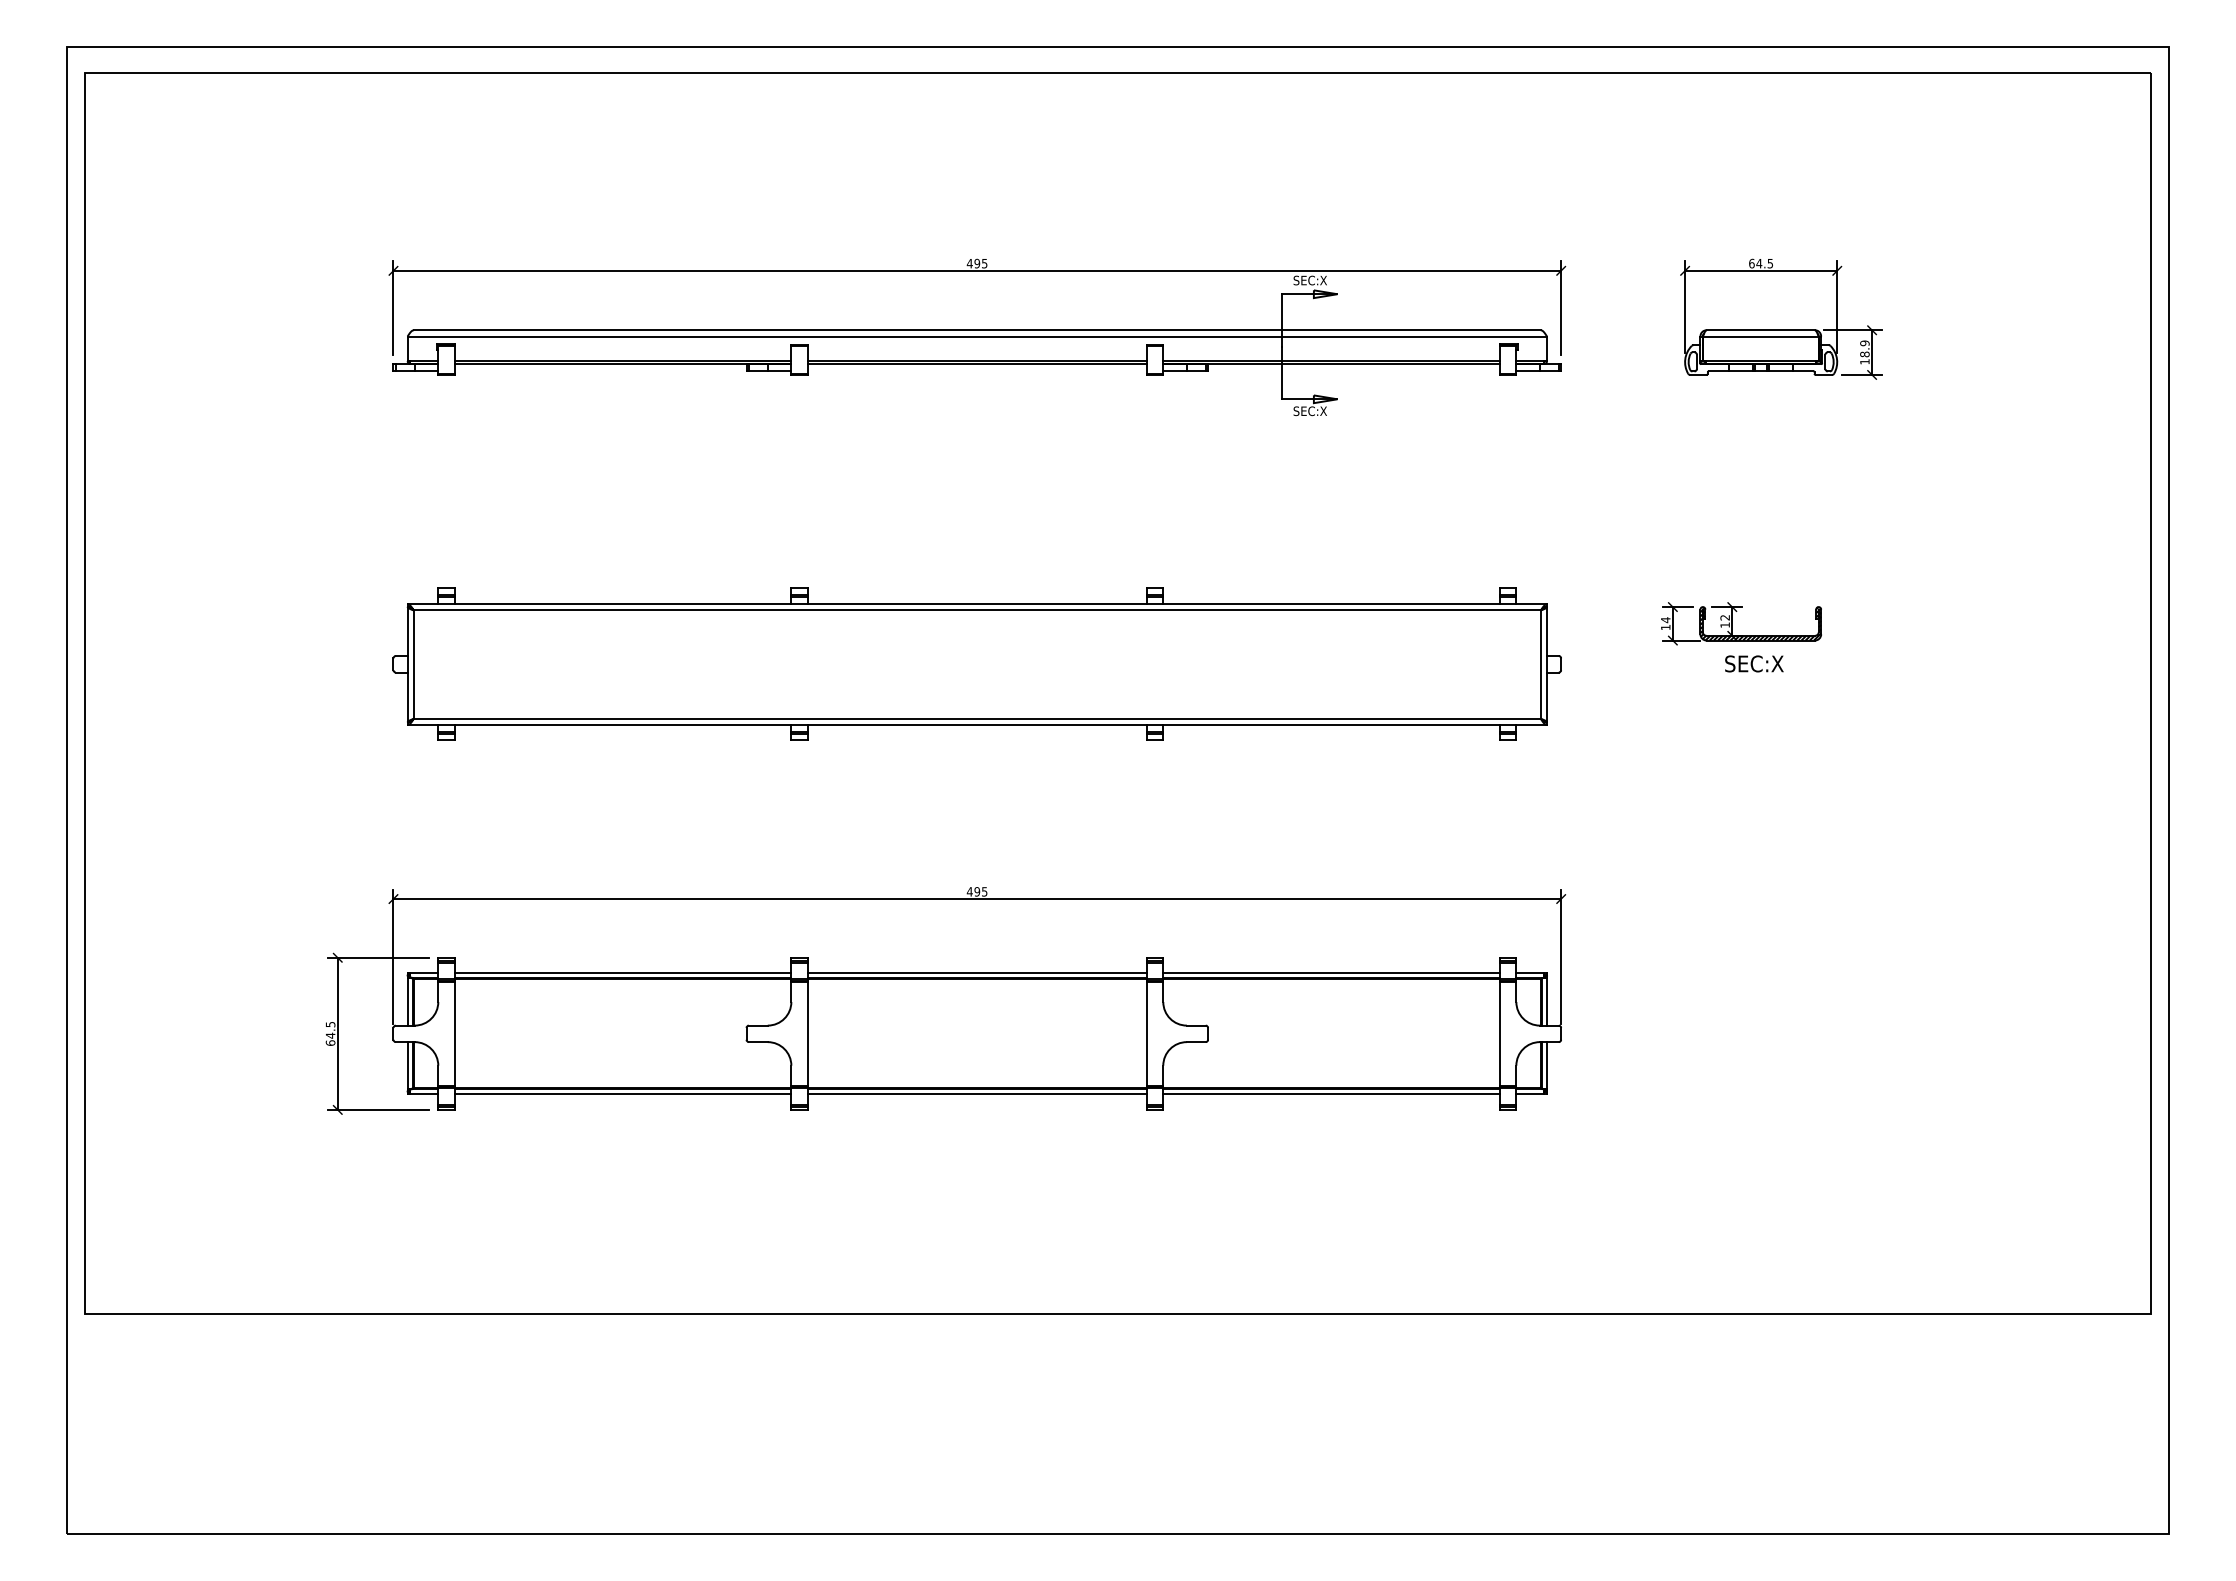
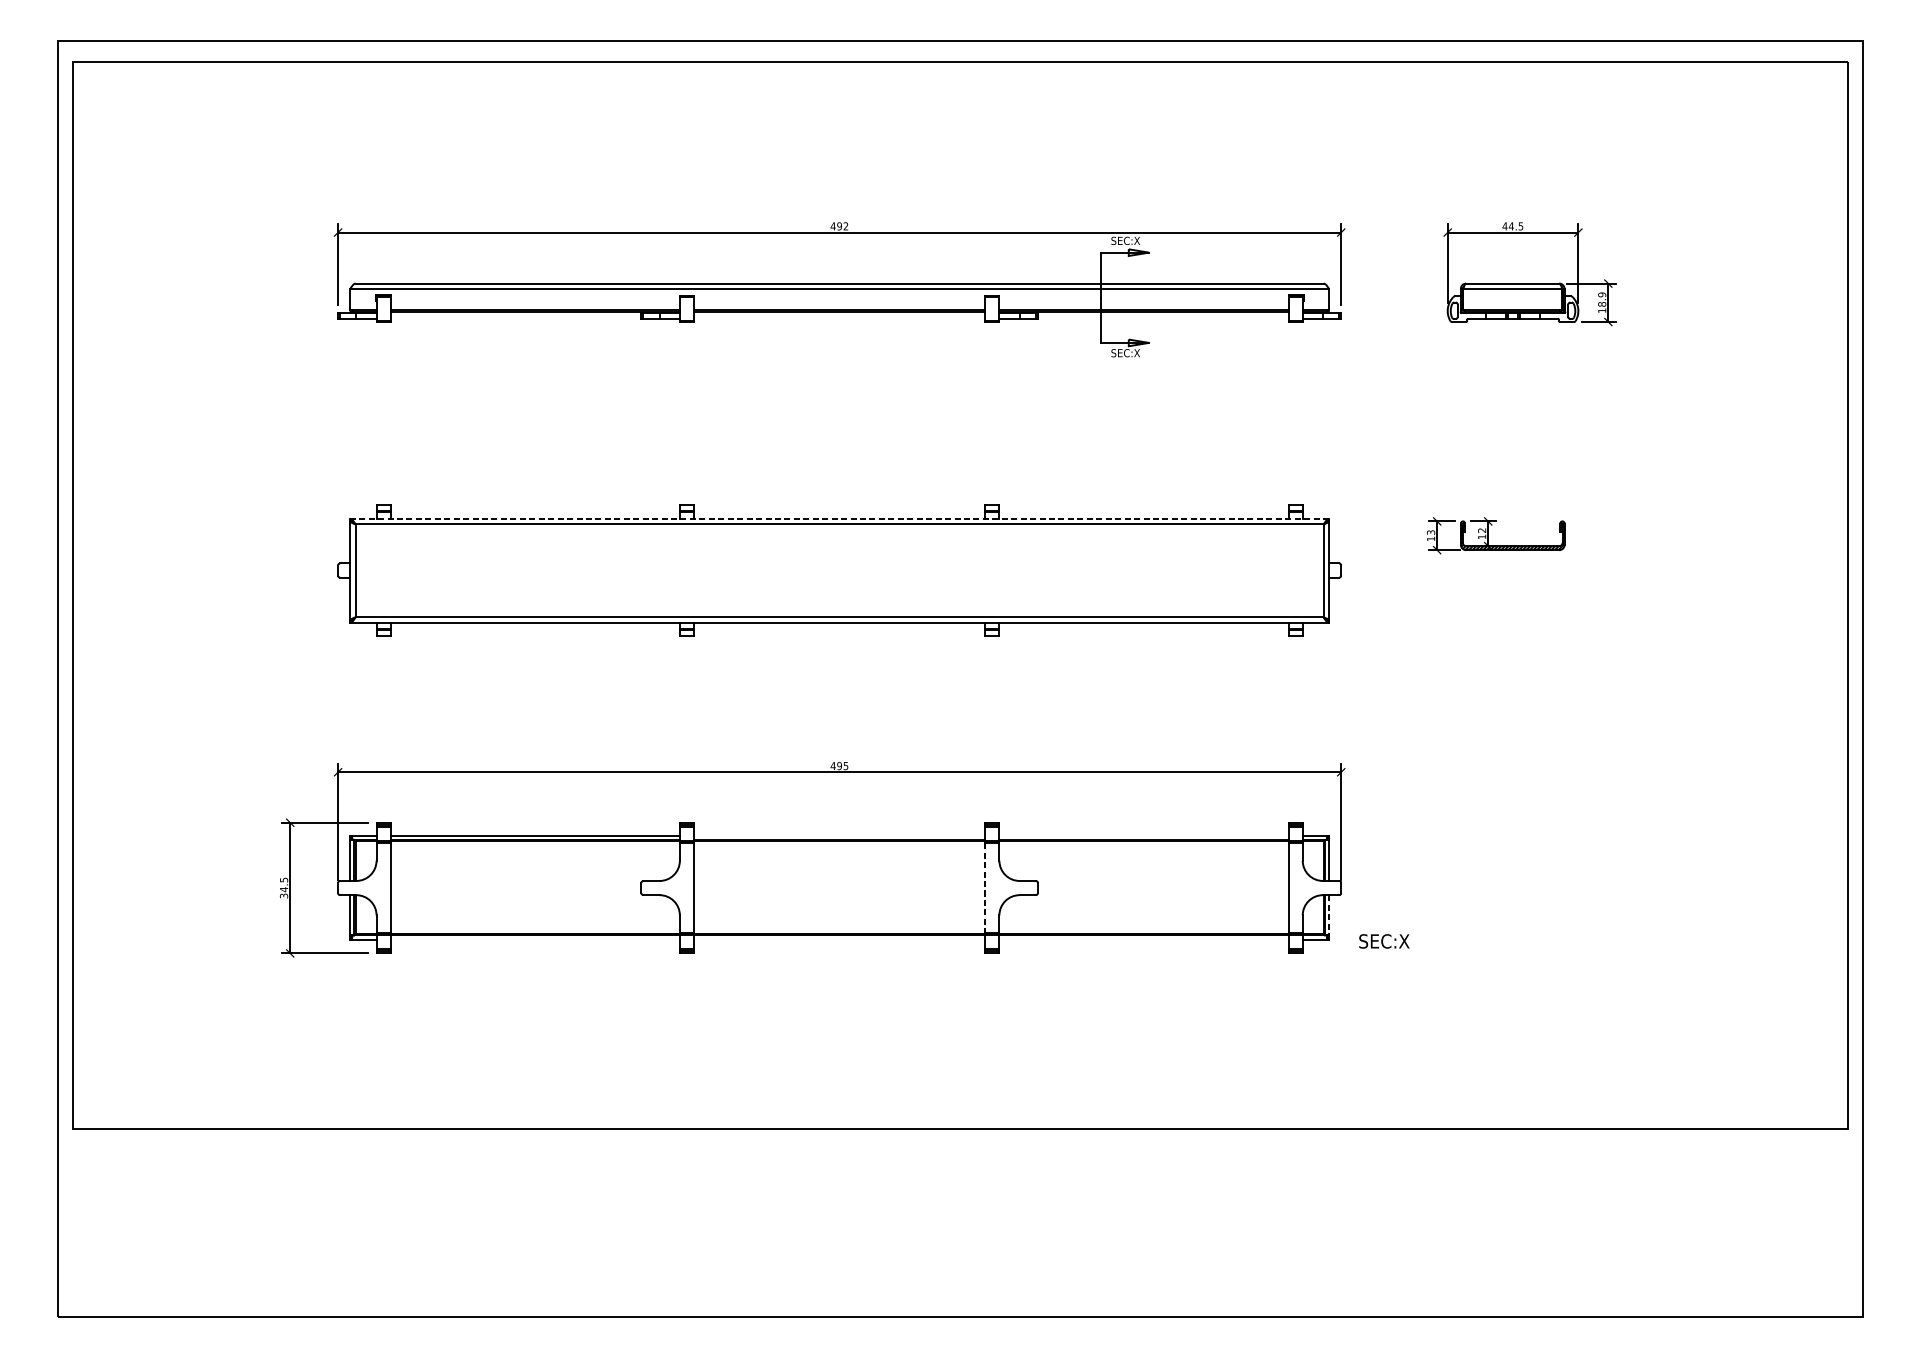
text: (984, 263) -> (845, 226), 495 -> 492
text: (1751, 263) -> (1504, 226), 64.5 -> 44.5
line: (977, 604) -> (839, 519), solid -> dashed
text: (1665, 620) -> (1430, 532), 14 -> 13
text: (1754, 663) -> (1384, 941), moved
line: (976, 973) -> (838, 836), removed
line: (1331, 973) -> (1143, 836), removed
line: (1146, 1034) -> (984, 888), solid -> dashed
text: (330, 1042) -> (283, 895), 64.5 -> 34.5
line: (1547, 1065) -> (1329, 915), solid -> dashed
line: (622, 1093) -> (534, 939), removed
line: (976, 1093) -> (838, 939), removed
line: (1331, 1093) -> (1143, 939), removed

